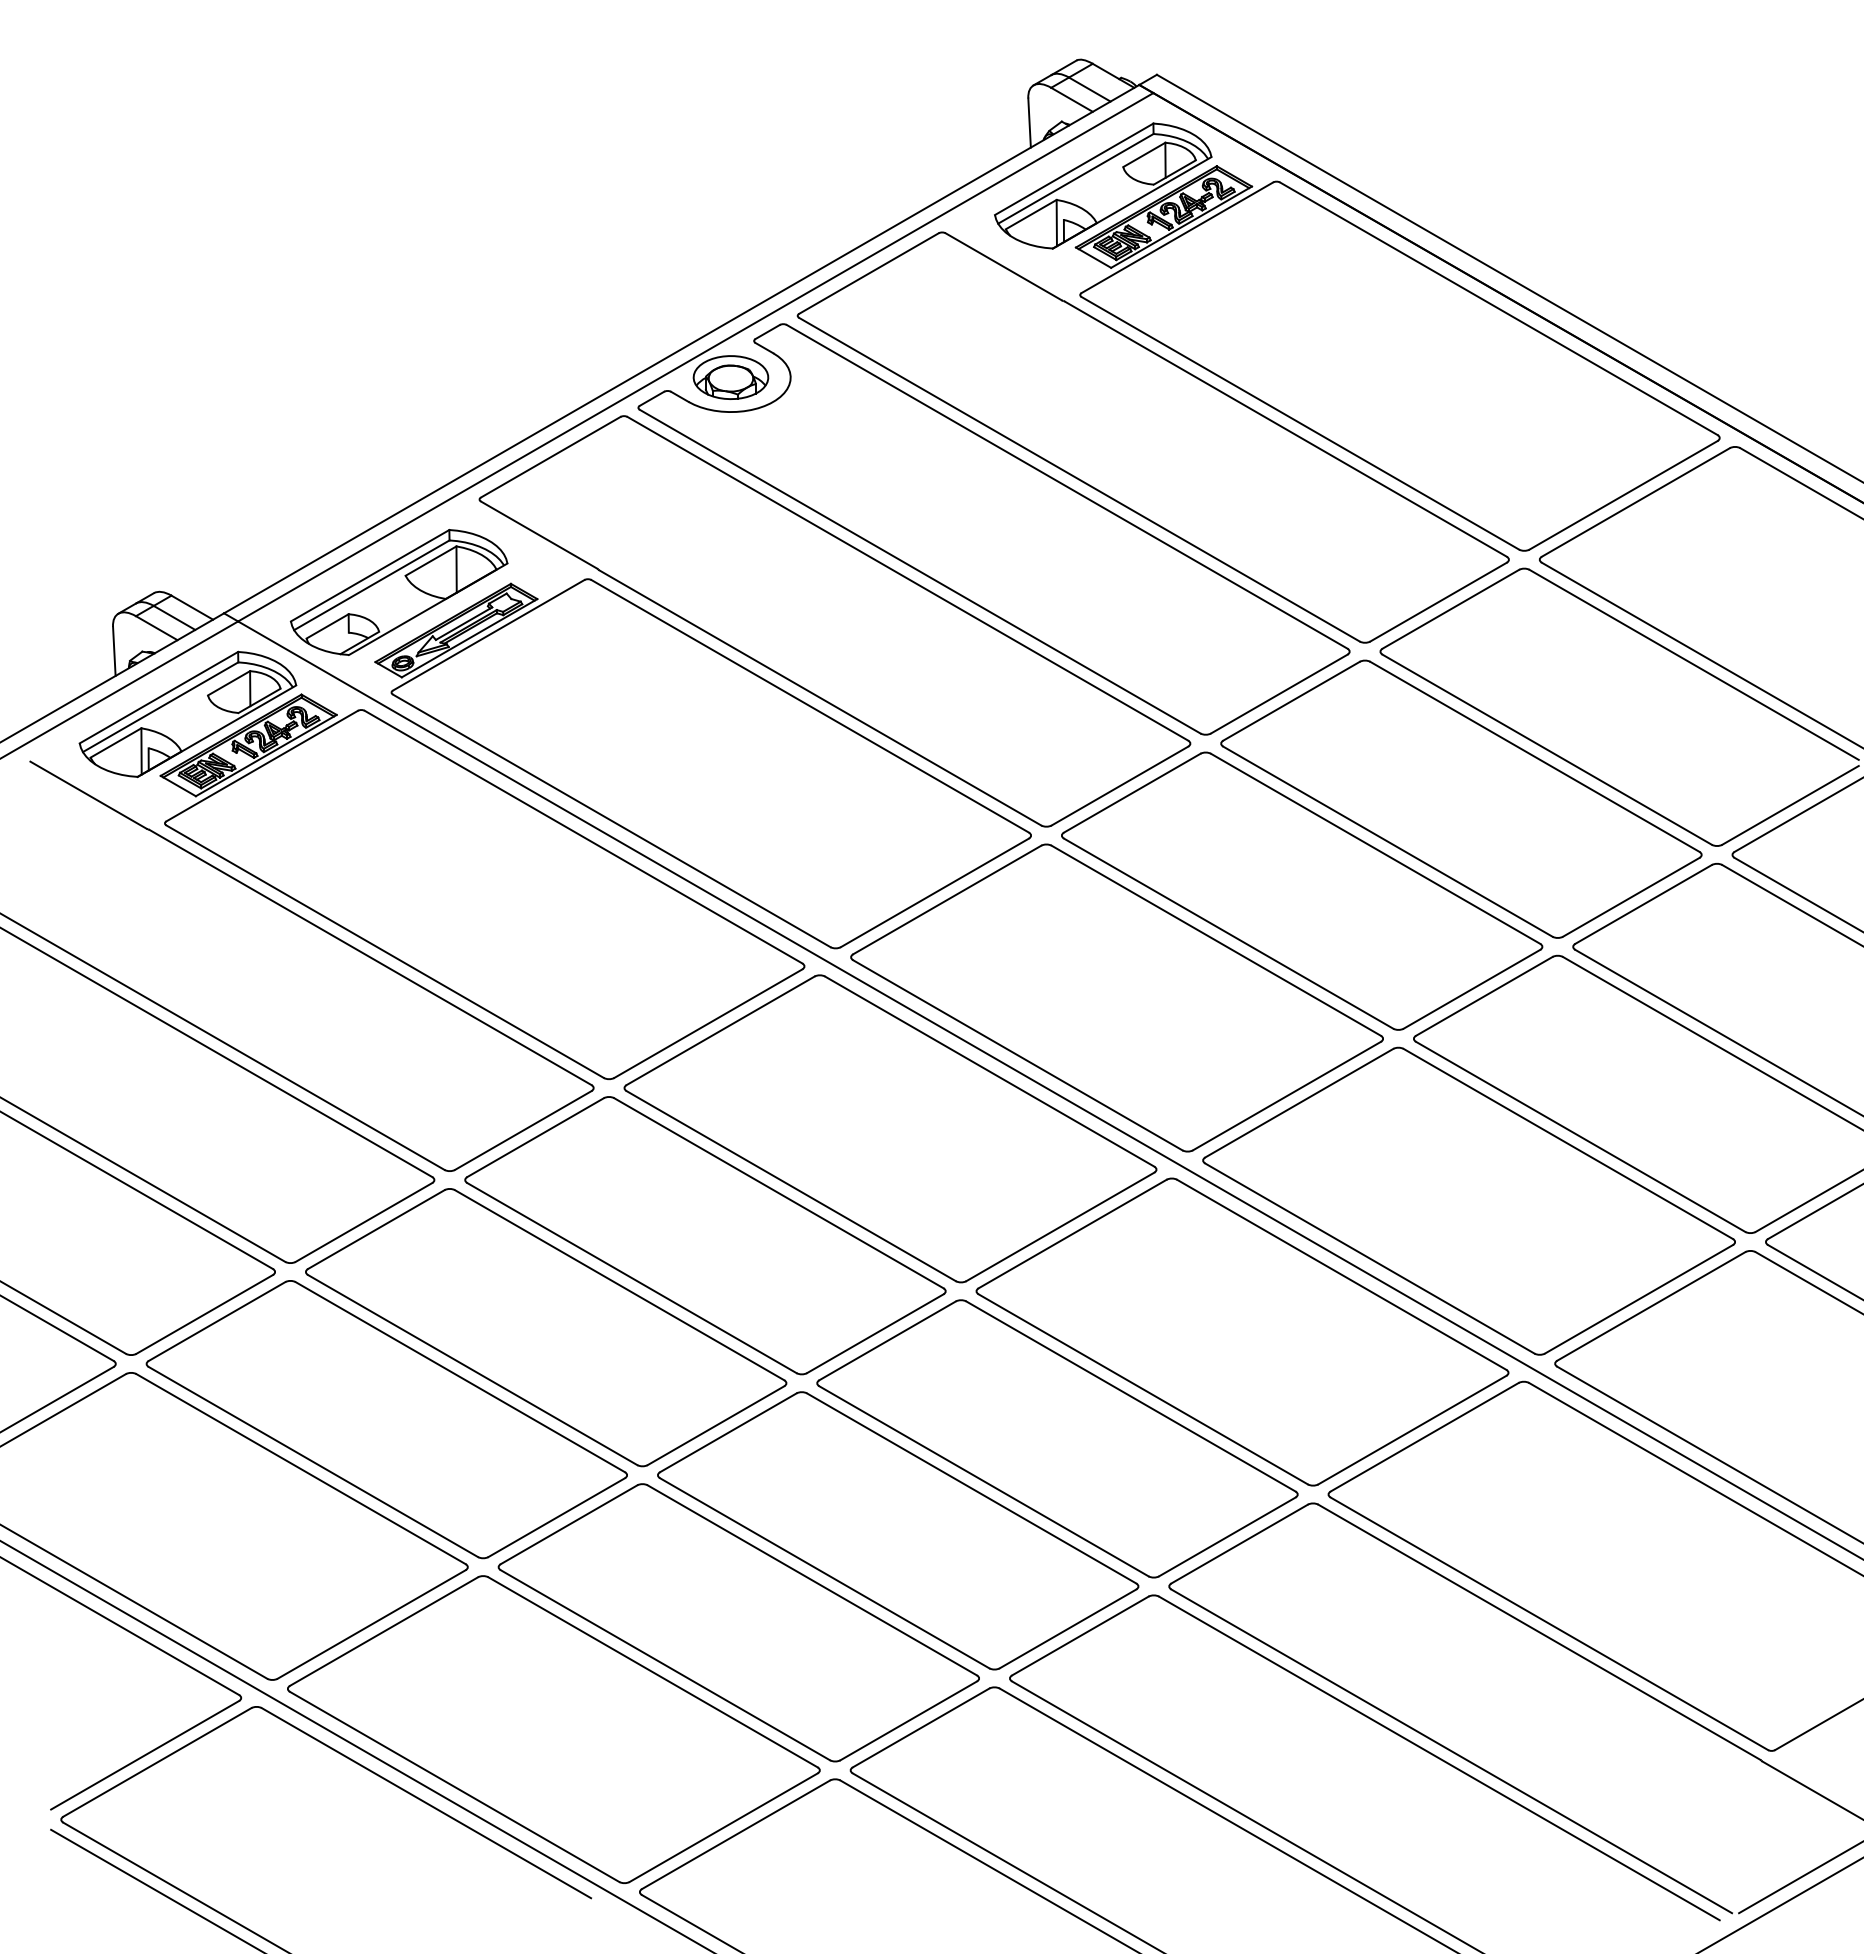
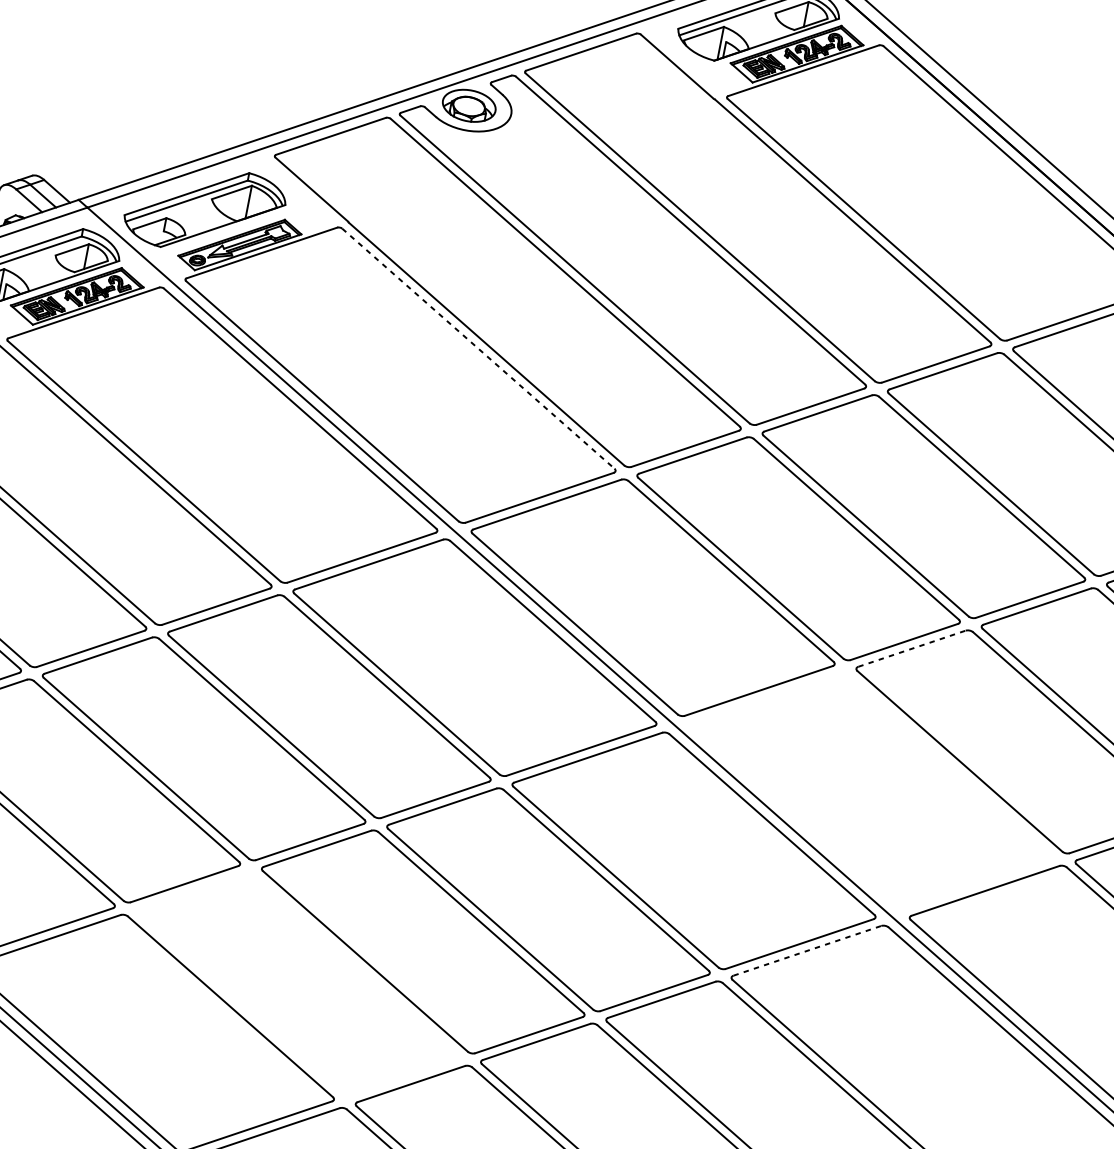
line: (810, 706) -> (478, 348), solid -> dashed
line: (1484, 996) -> (912, 648), solid -> dashed
part: (1468, 1200) -> (871, 790), removed
line: (1425, 1437) -> (807, 951), solid -> dashed
part: (738, 1622) -> (297, 983), removed

